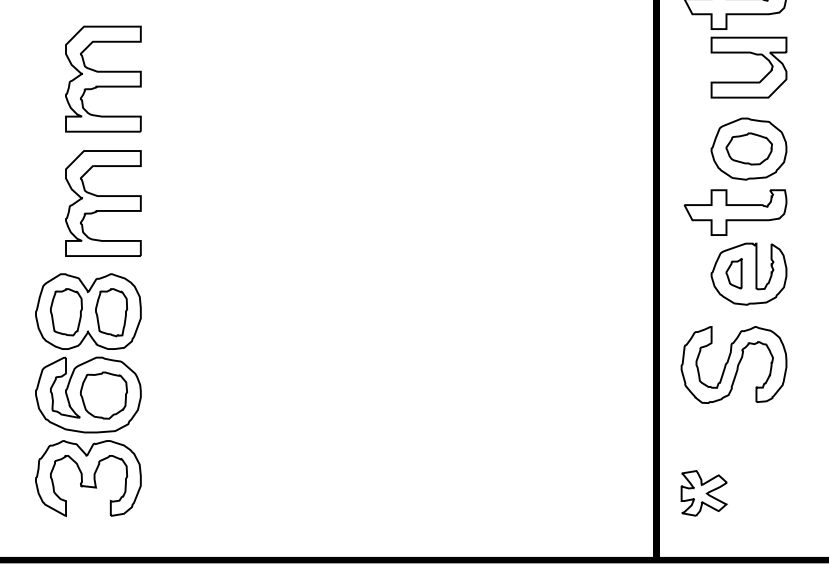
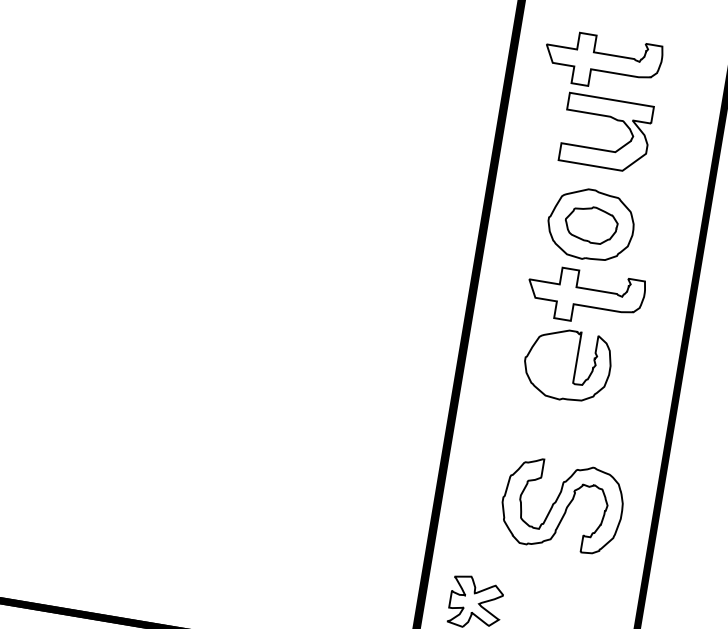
part: (735, 212) -> (585, 297), moved
part: (733, 273) -> (550, 361), removed
part: (733, 364) -> (561, 505), moved

